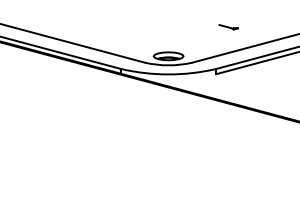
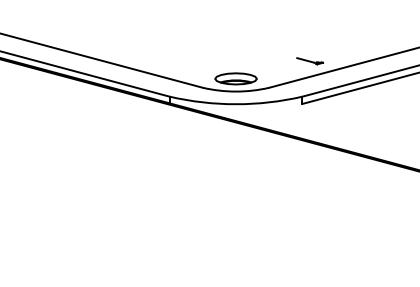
part: (228, 27) -> (309, 61), moved

